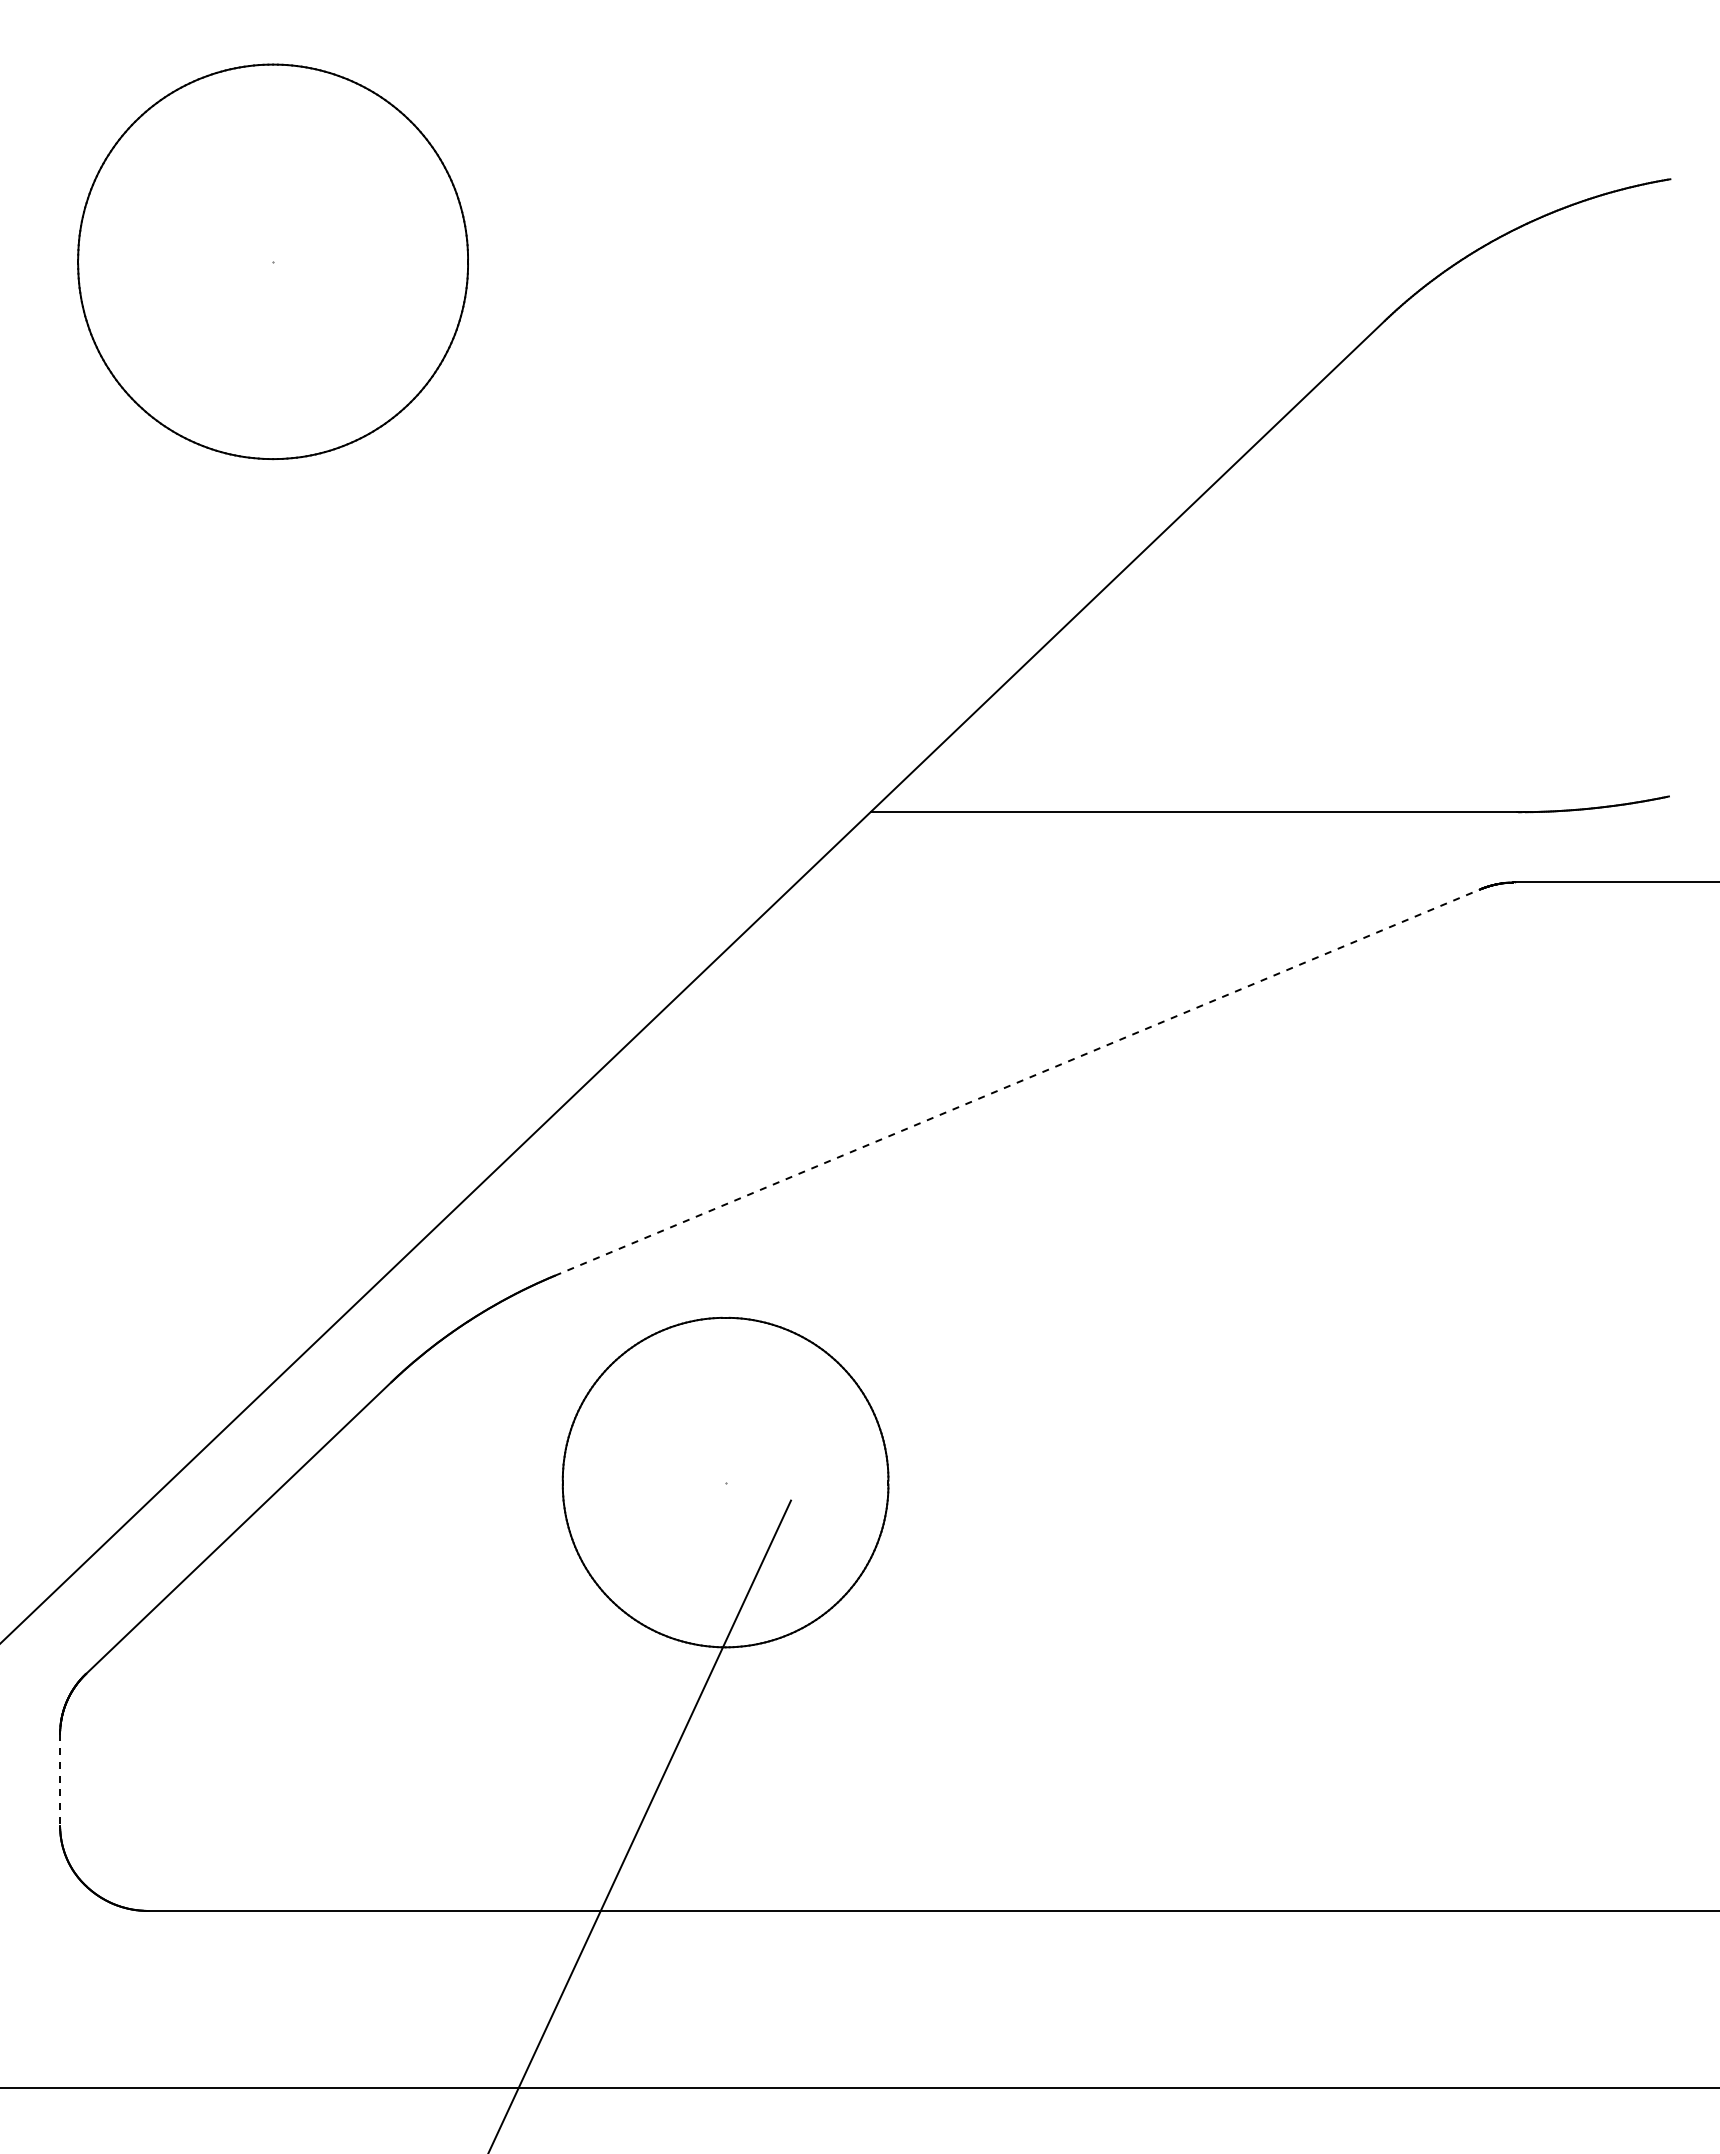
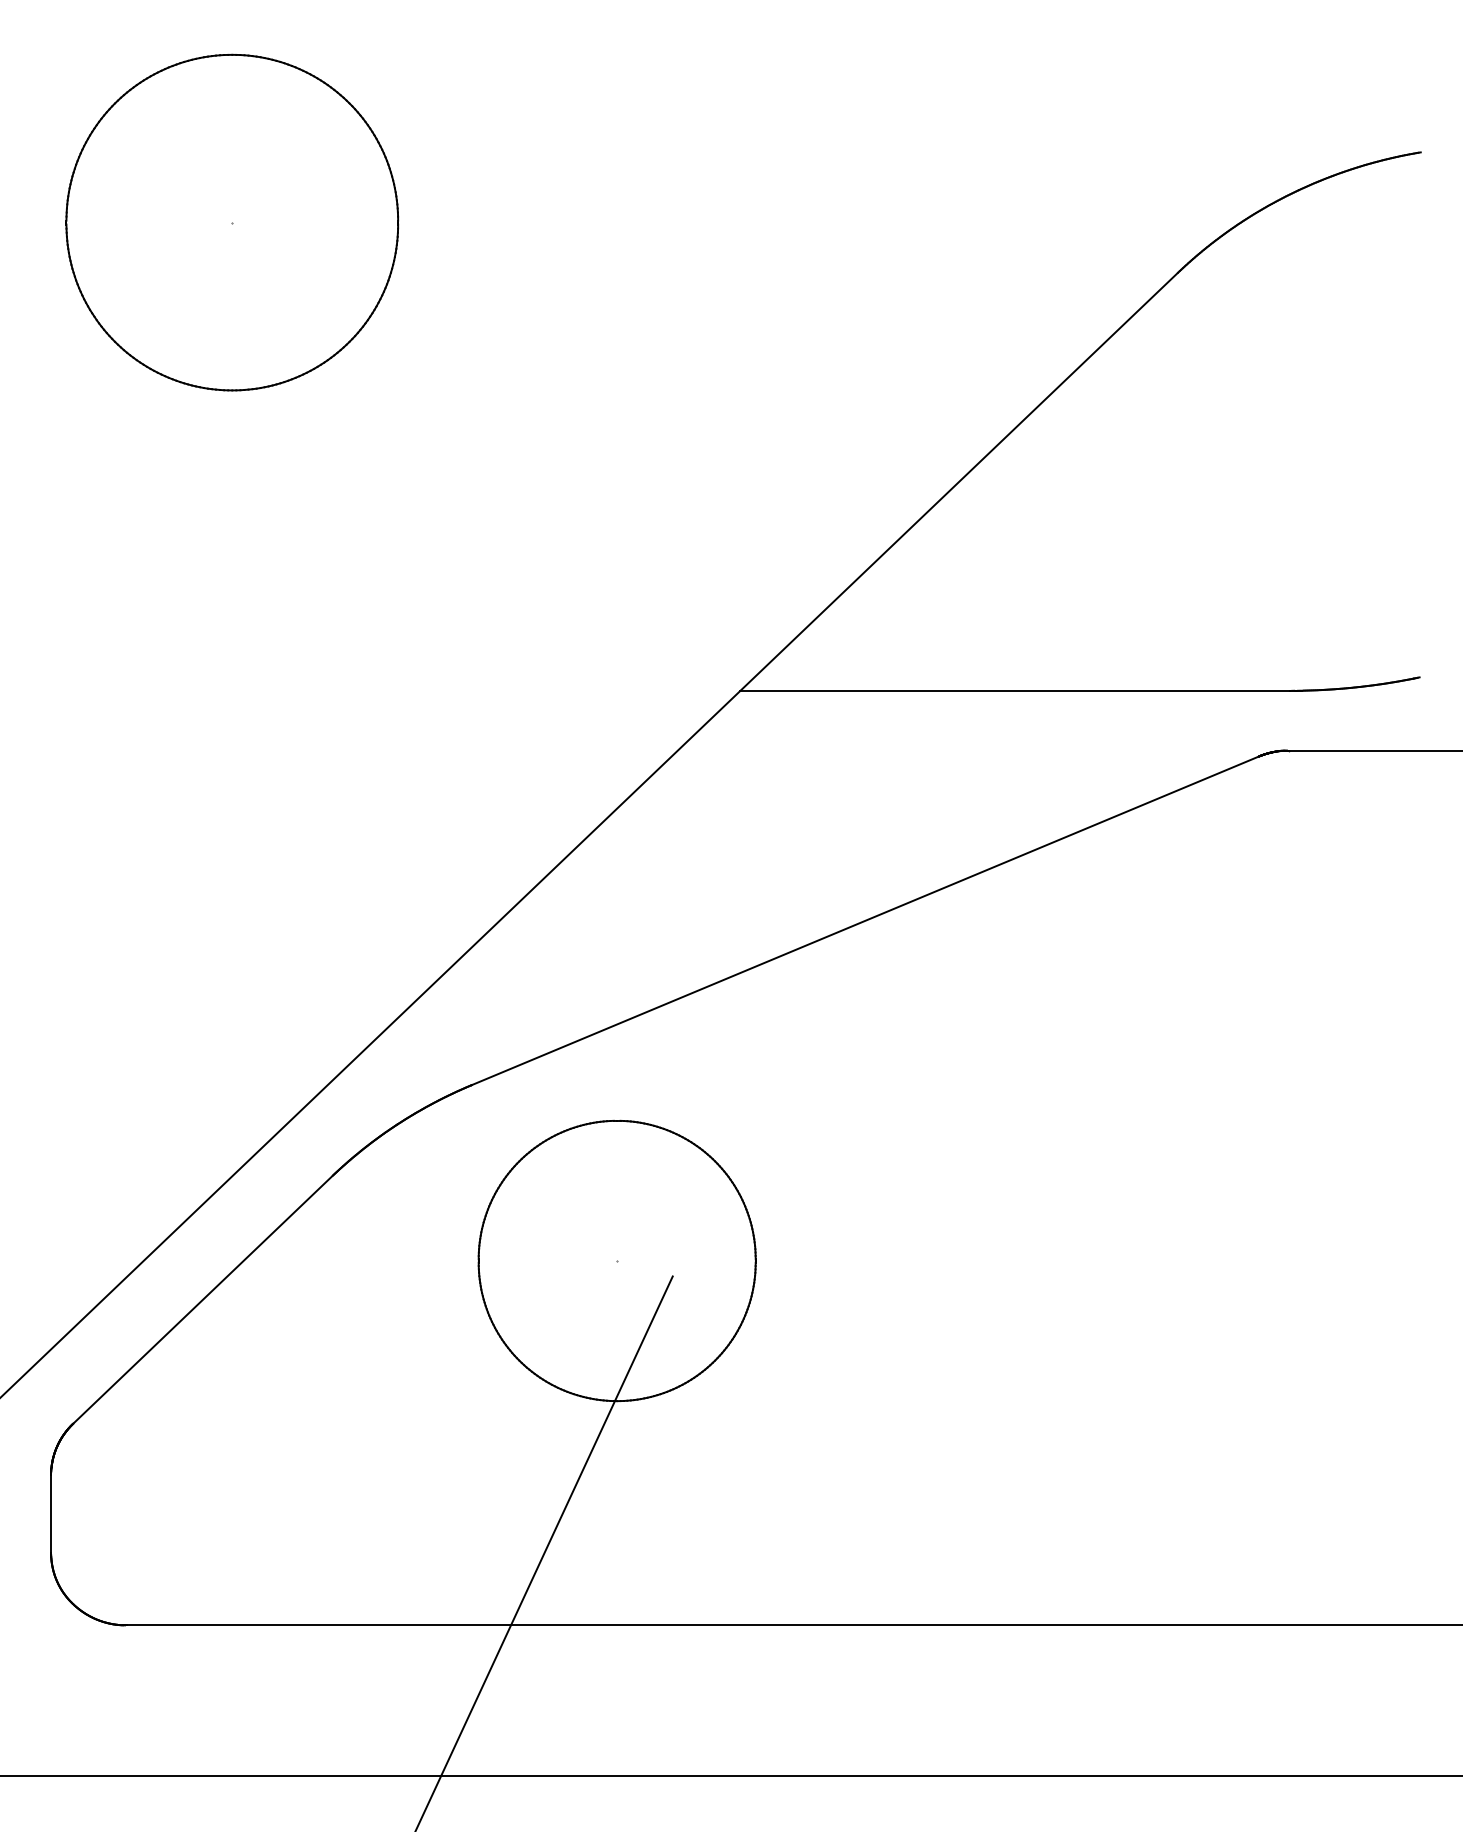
line: (1017, 1082) -> (865, 920), dashed -> solid
line: (60, 1780) -> (51, 1514), dashed -> solid

